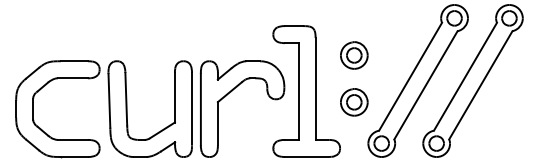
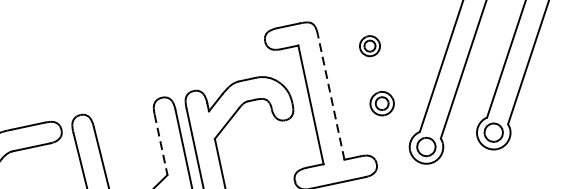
part: (354, 55) -> (370, 46), size x0.6
line: (315, 88) -> (330, 96), solid -> dashed
line: (174, 97) -> (160, 144), solid -> dashed
part: (354, 102) -> (382, 103), size x0.7

